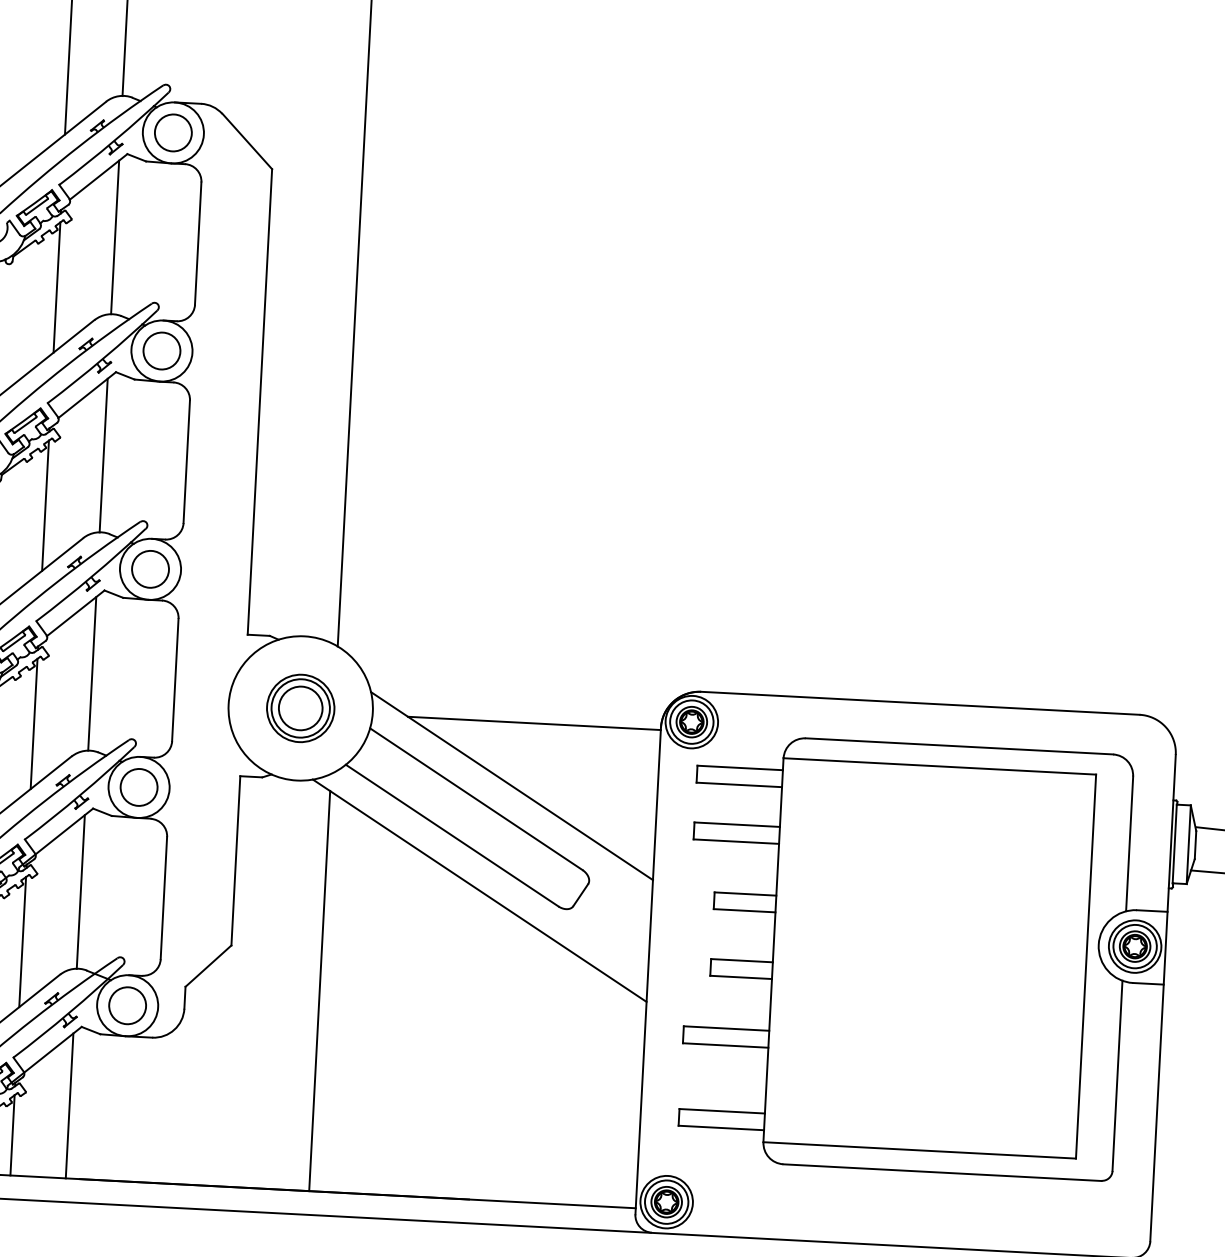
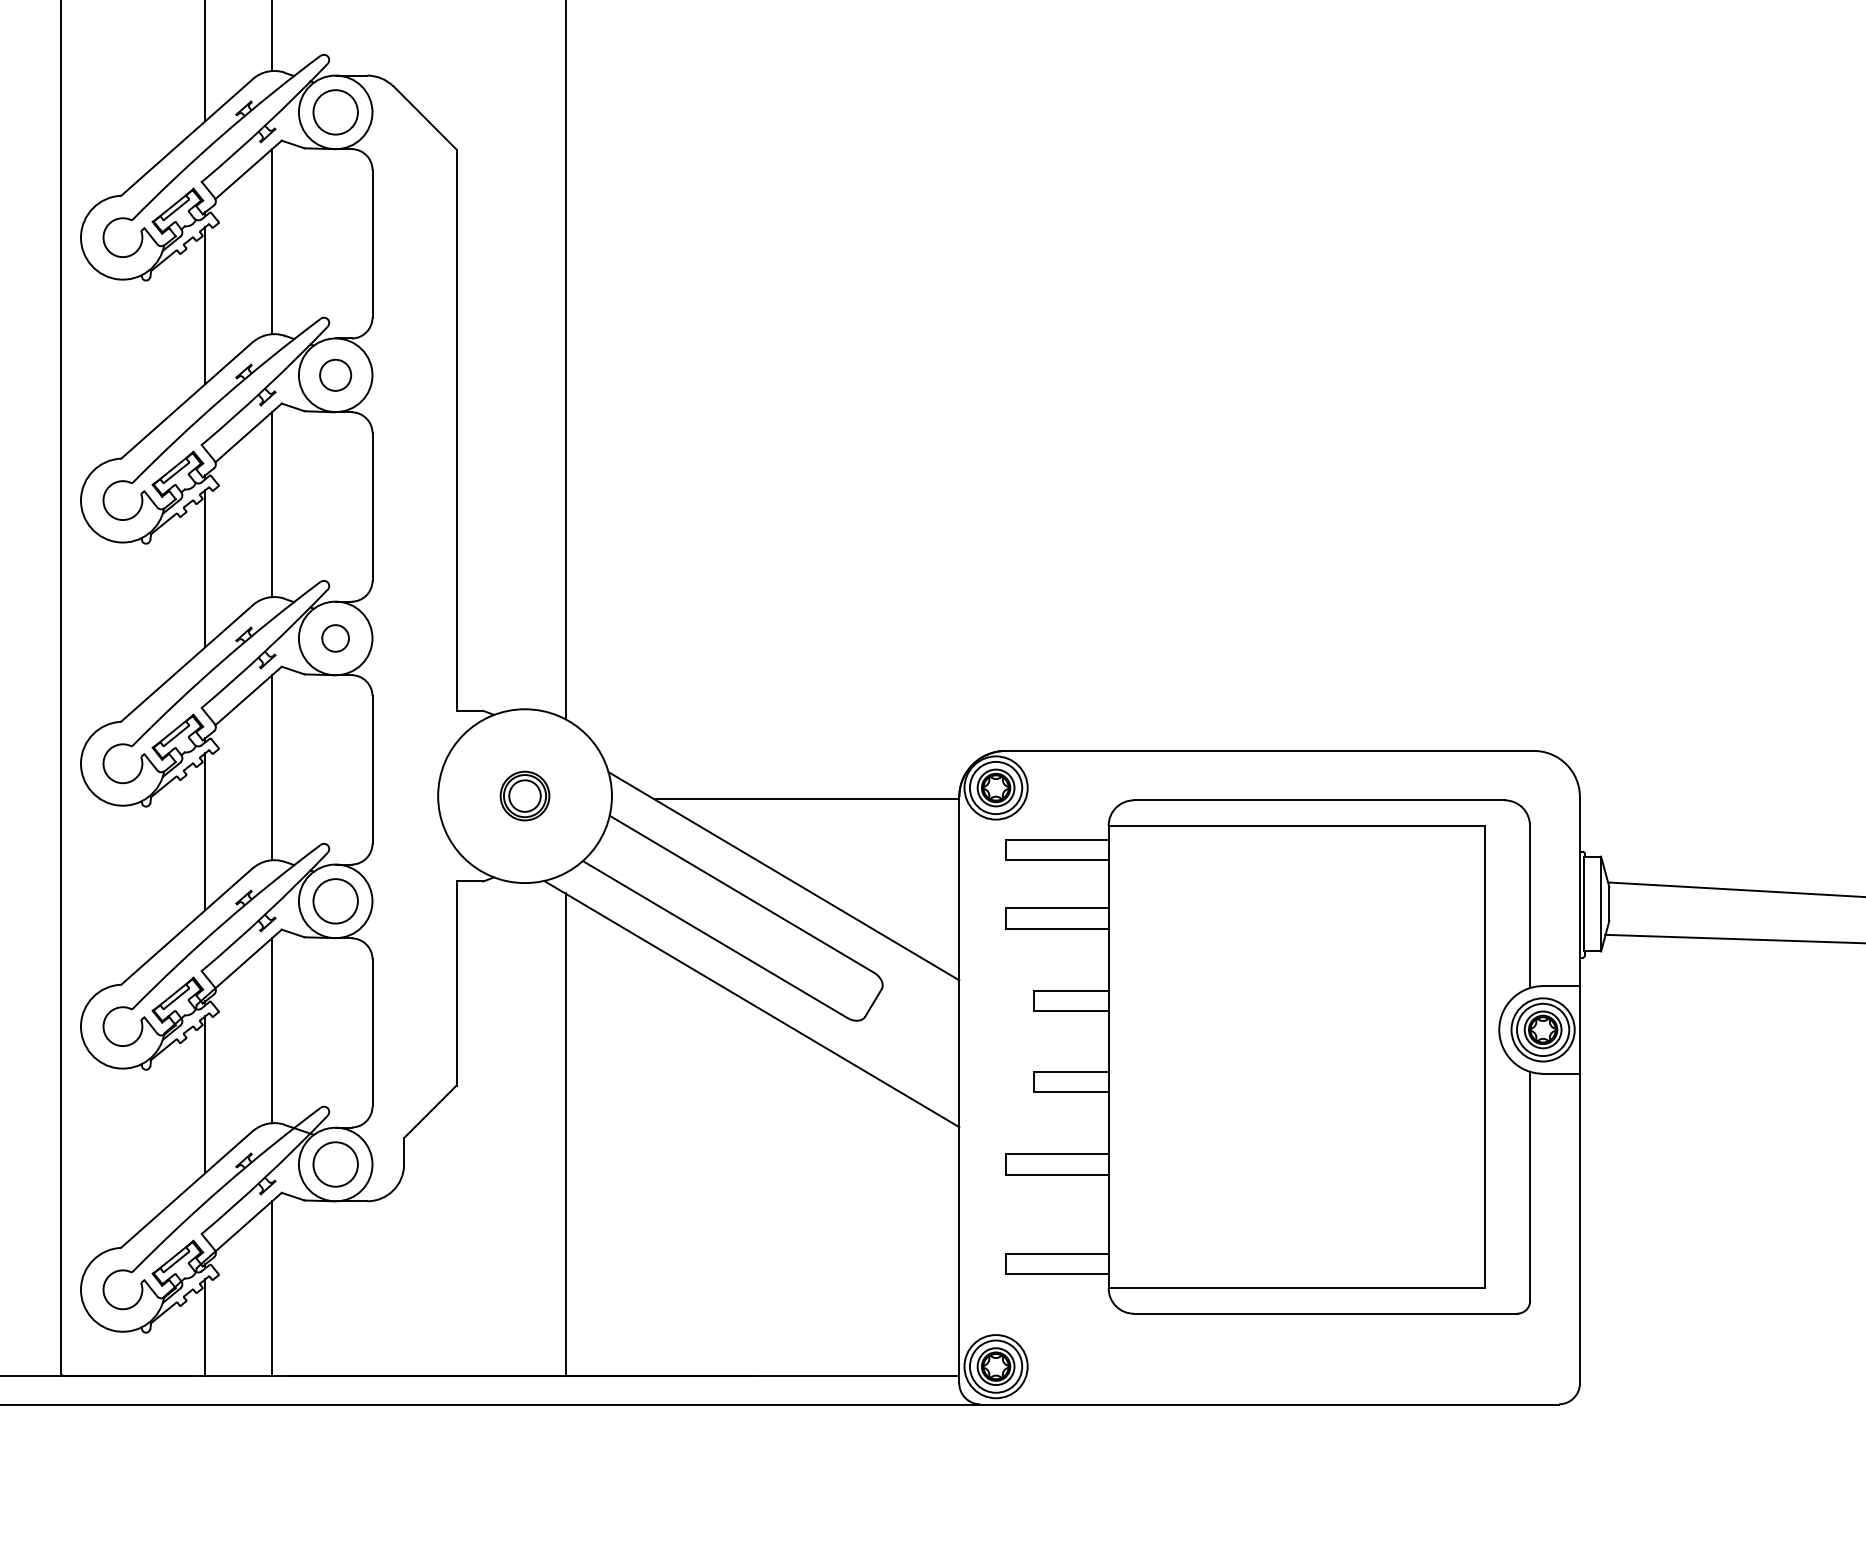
circle: (161, 351) -> (335, 375), size x0.7
circle: (150, 569) -> (335, 638), size x0.6
part: (300, 707) -> (524, 795), size x0.6

